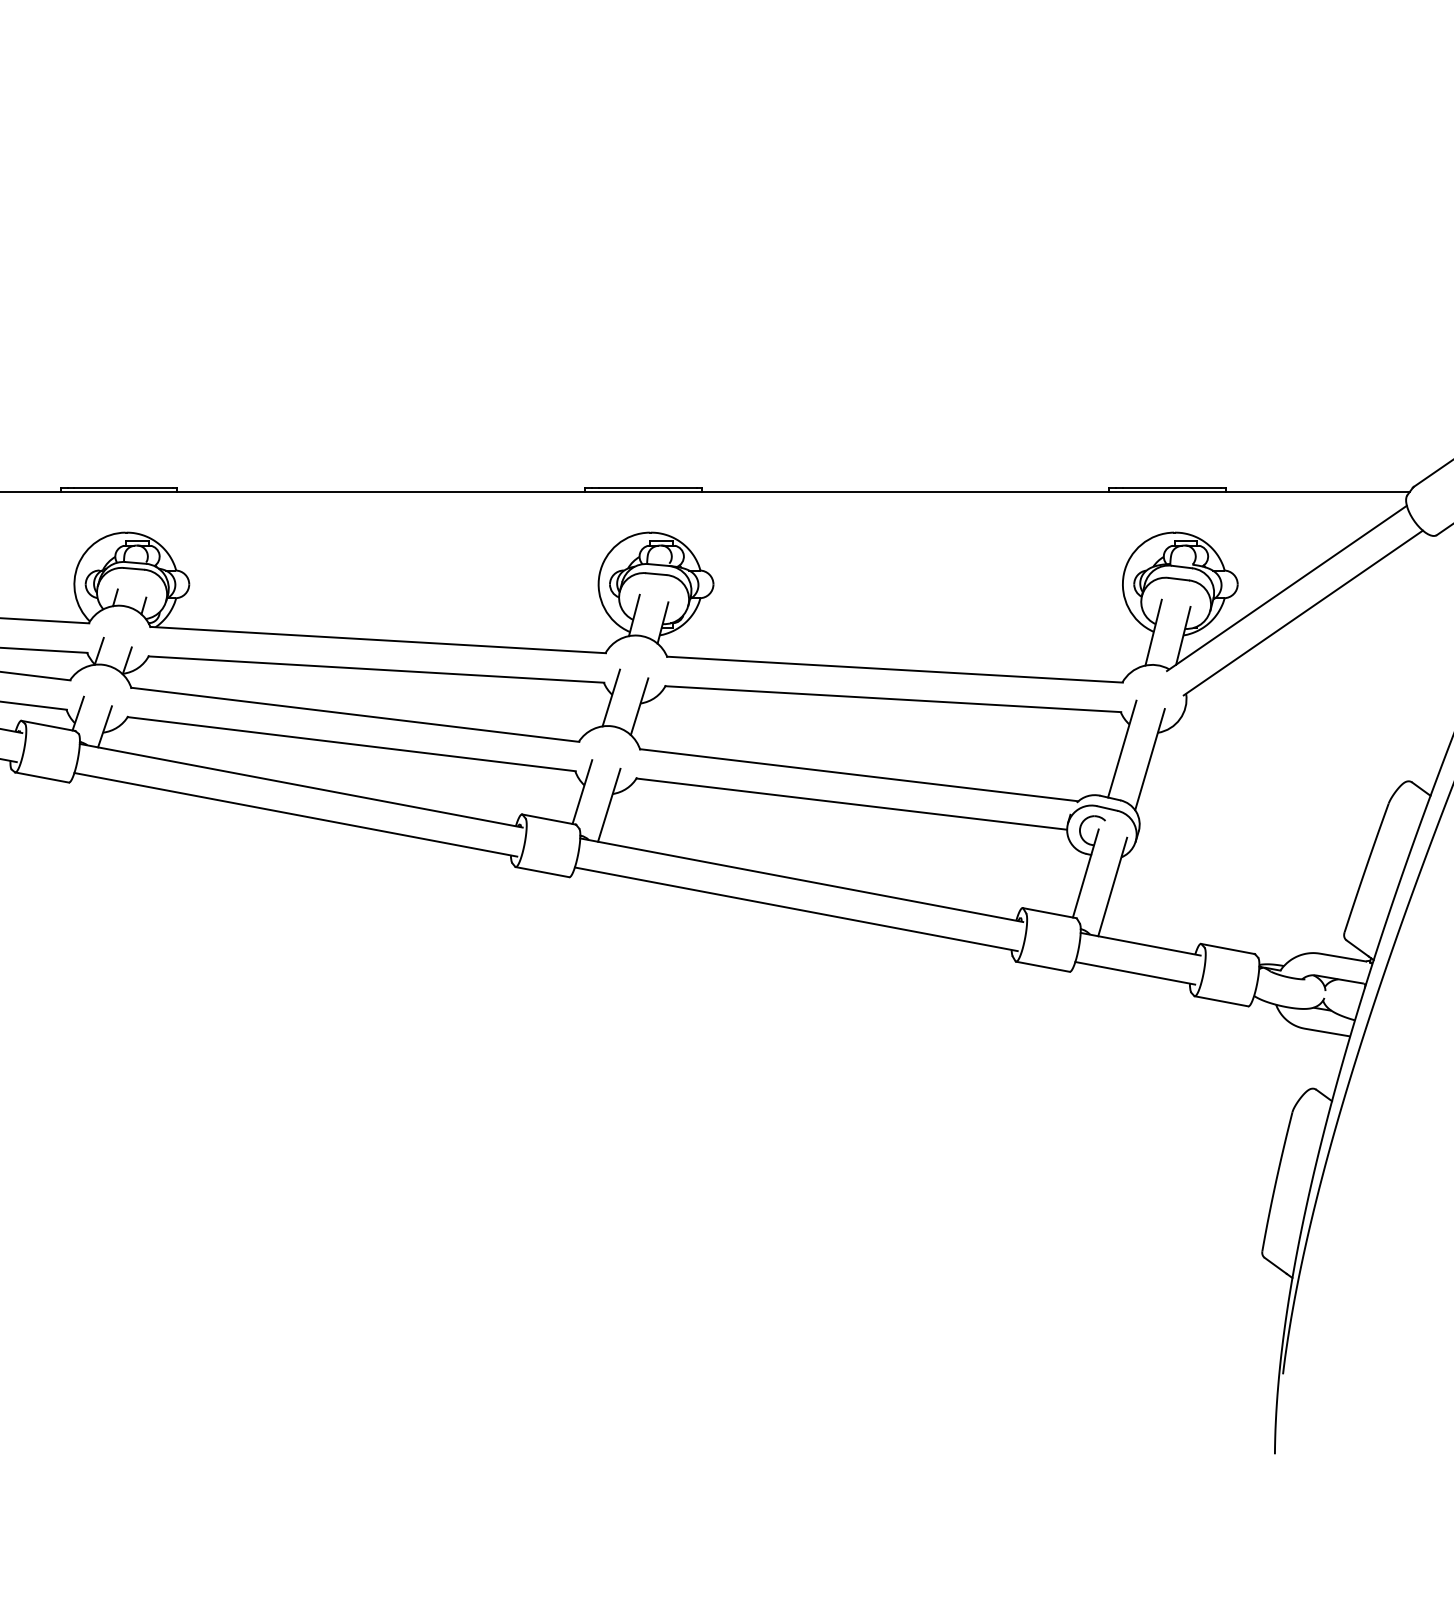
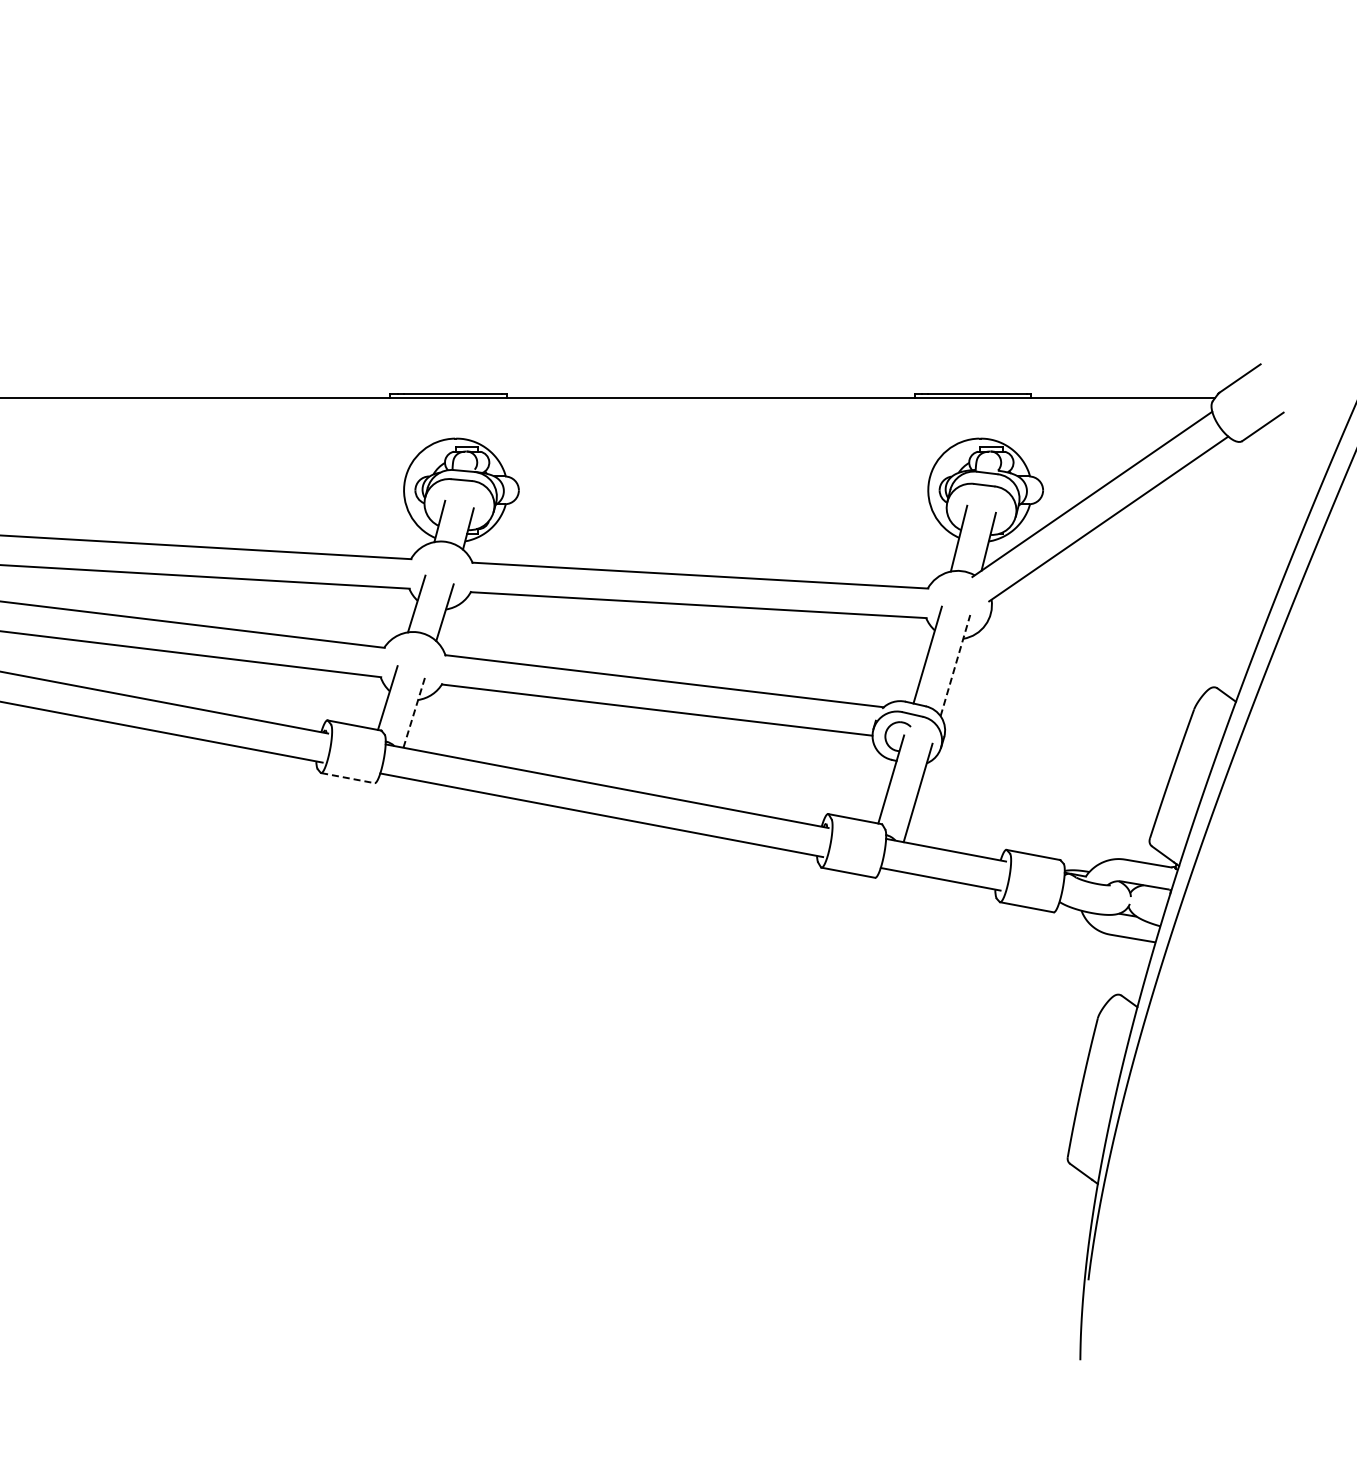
line: (1150, 759) -> (955, 665), solid -> dashed
line: (609, 804) -> (414, 710), solid -> dashed
line: (543, 872) -> (348, 778), solid -> dashed

